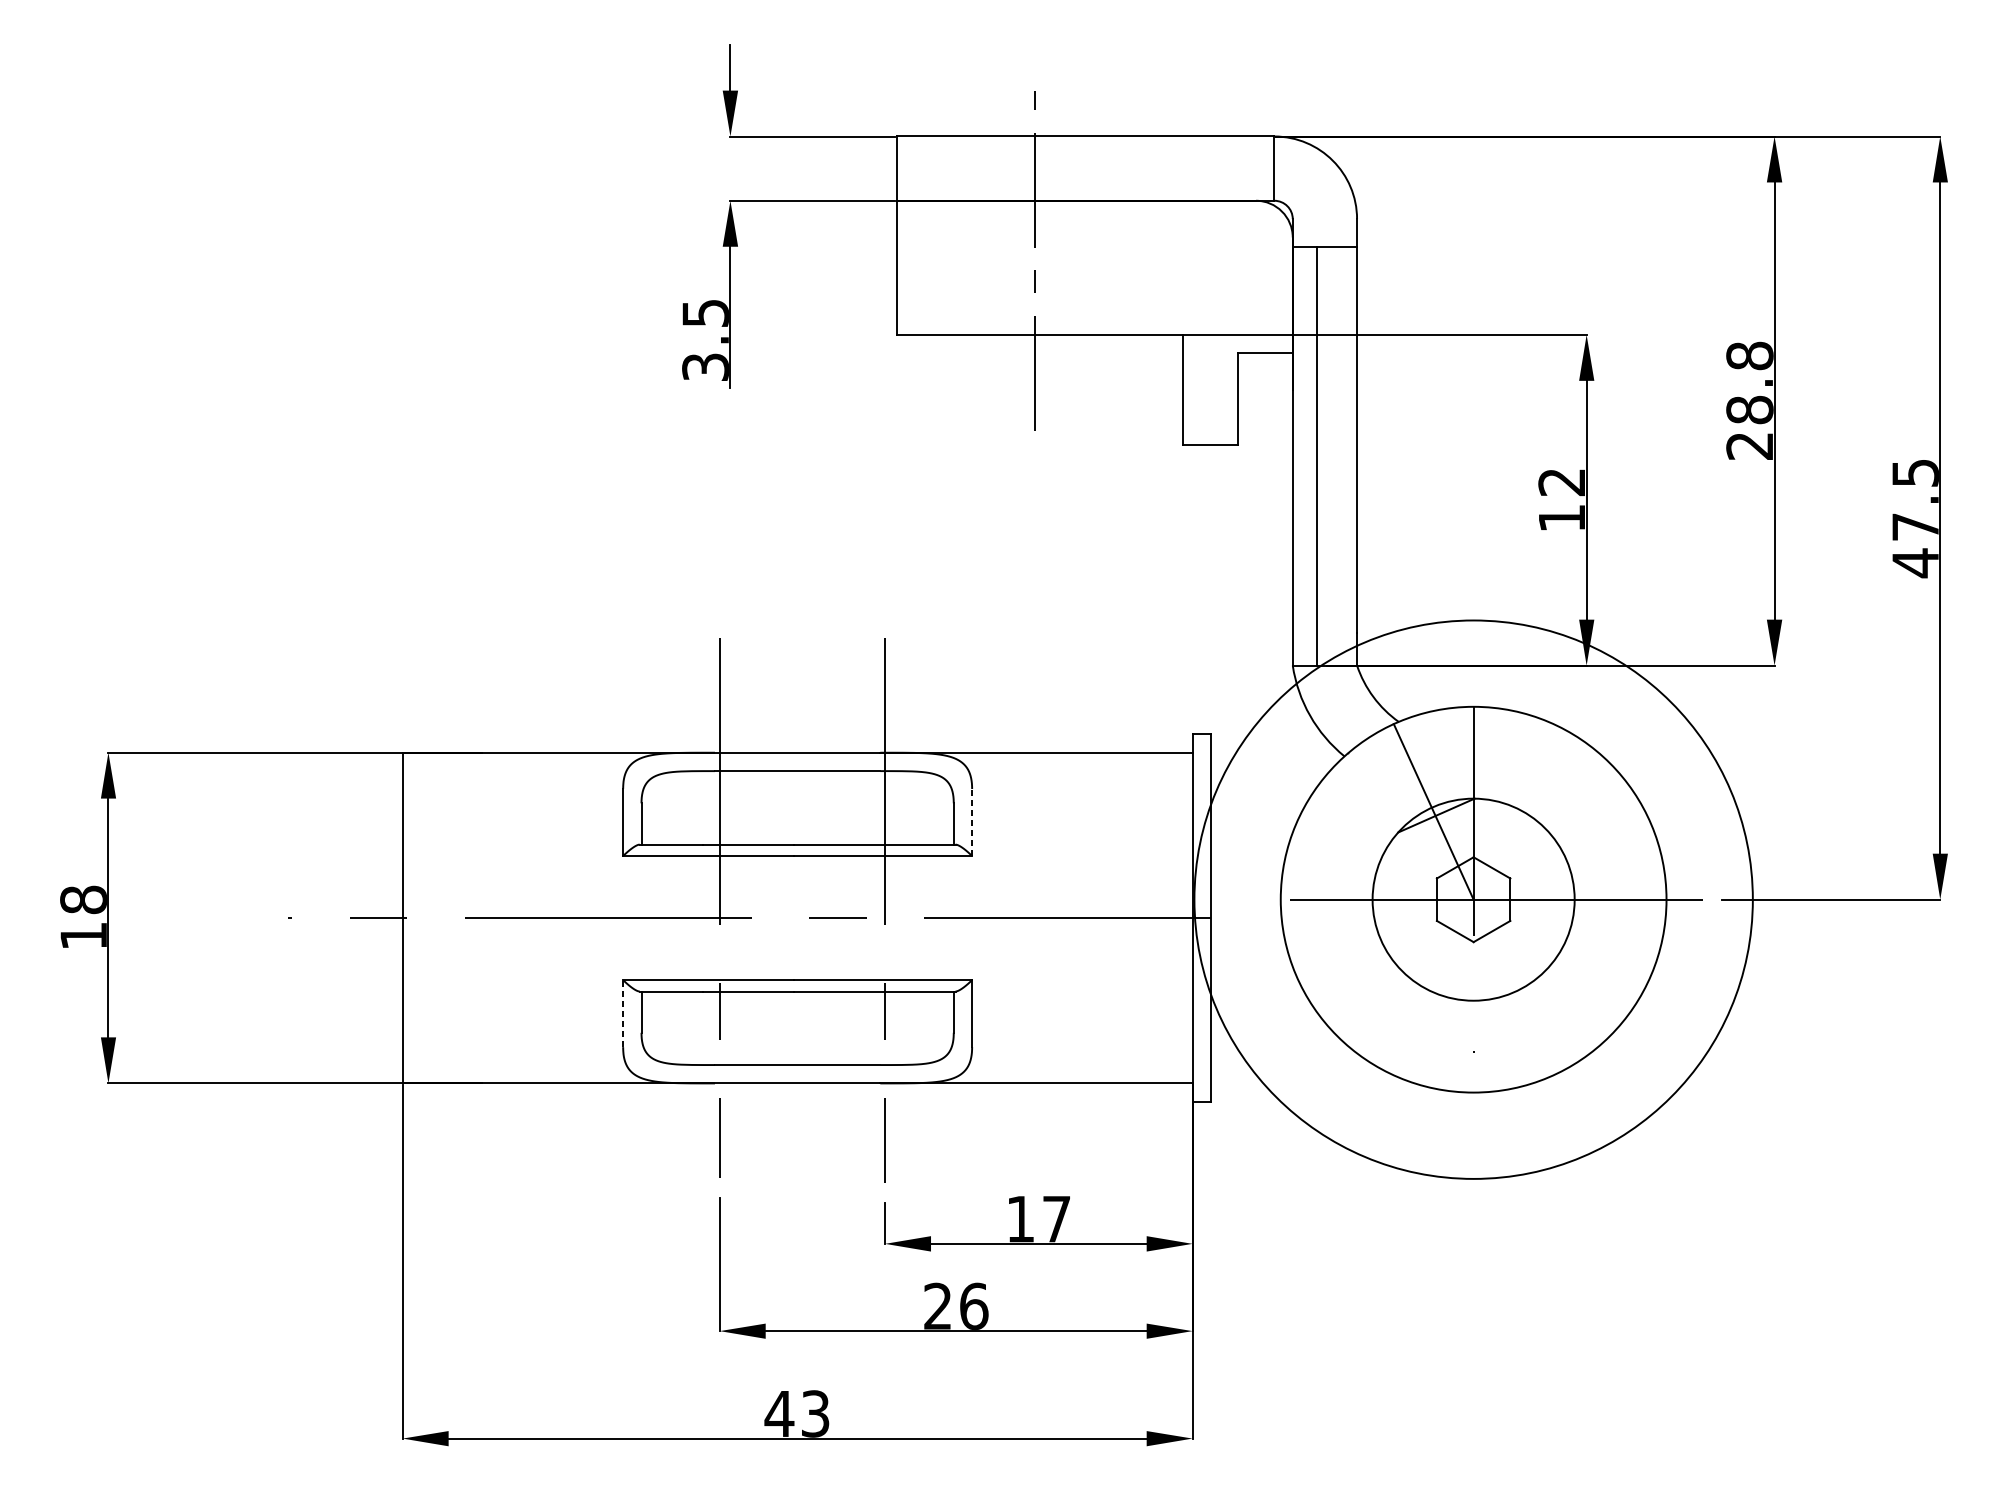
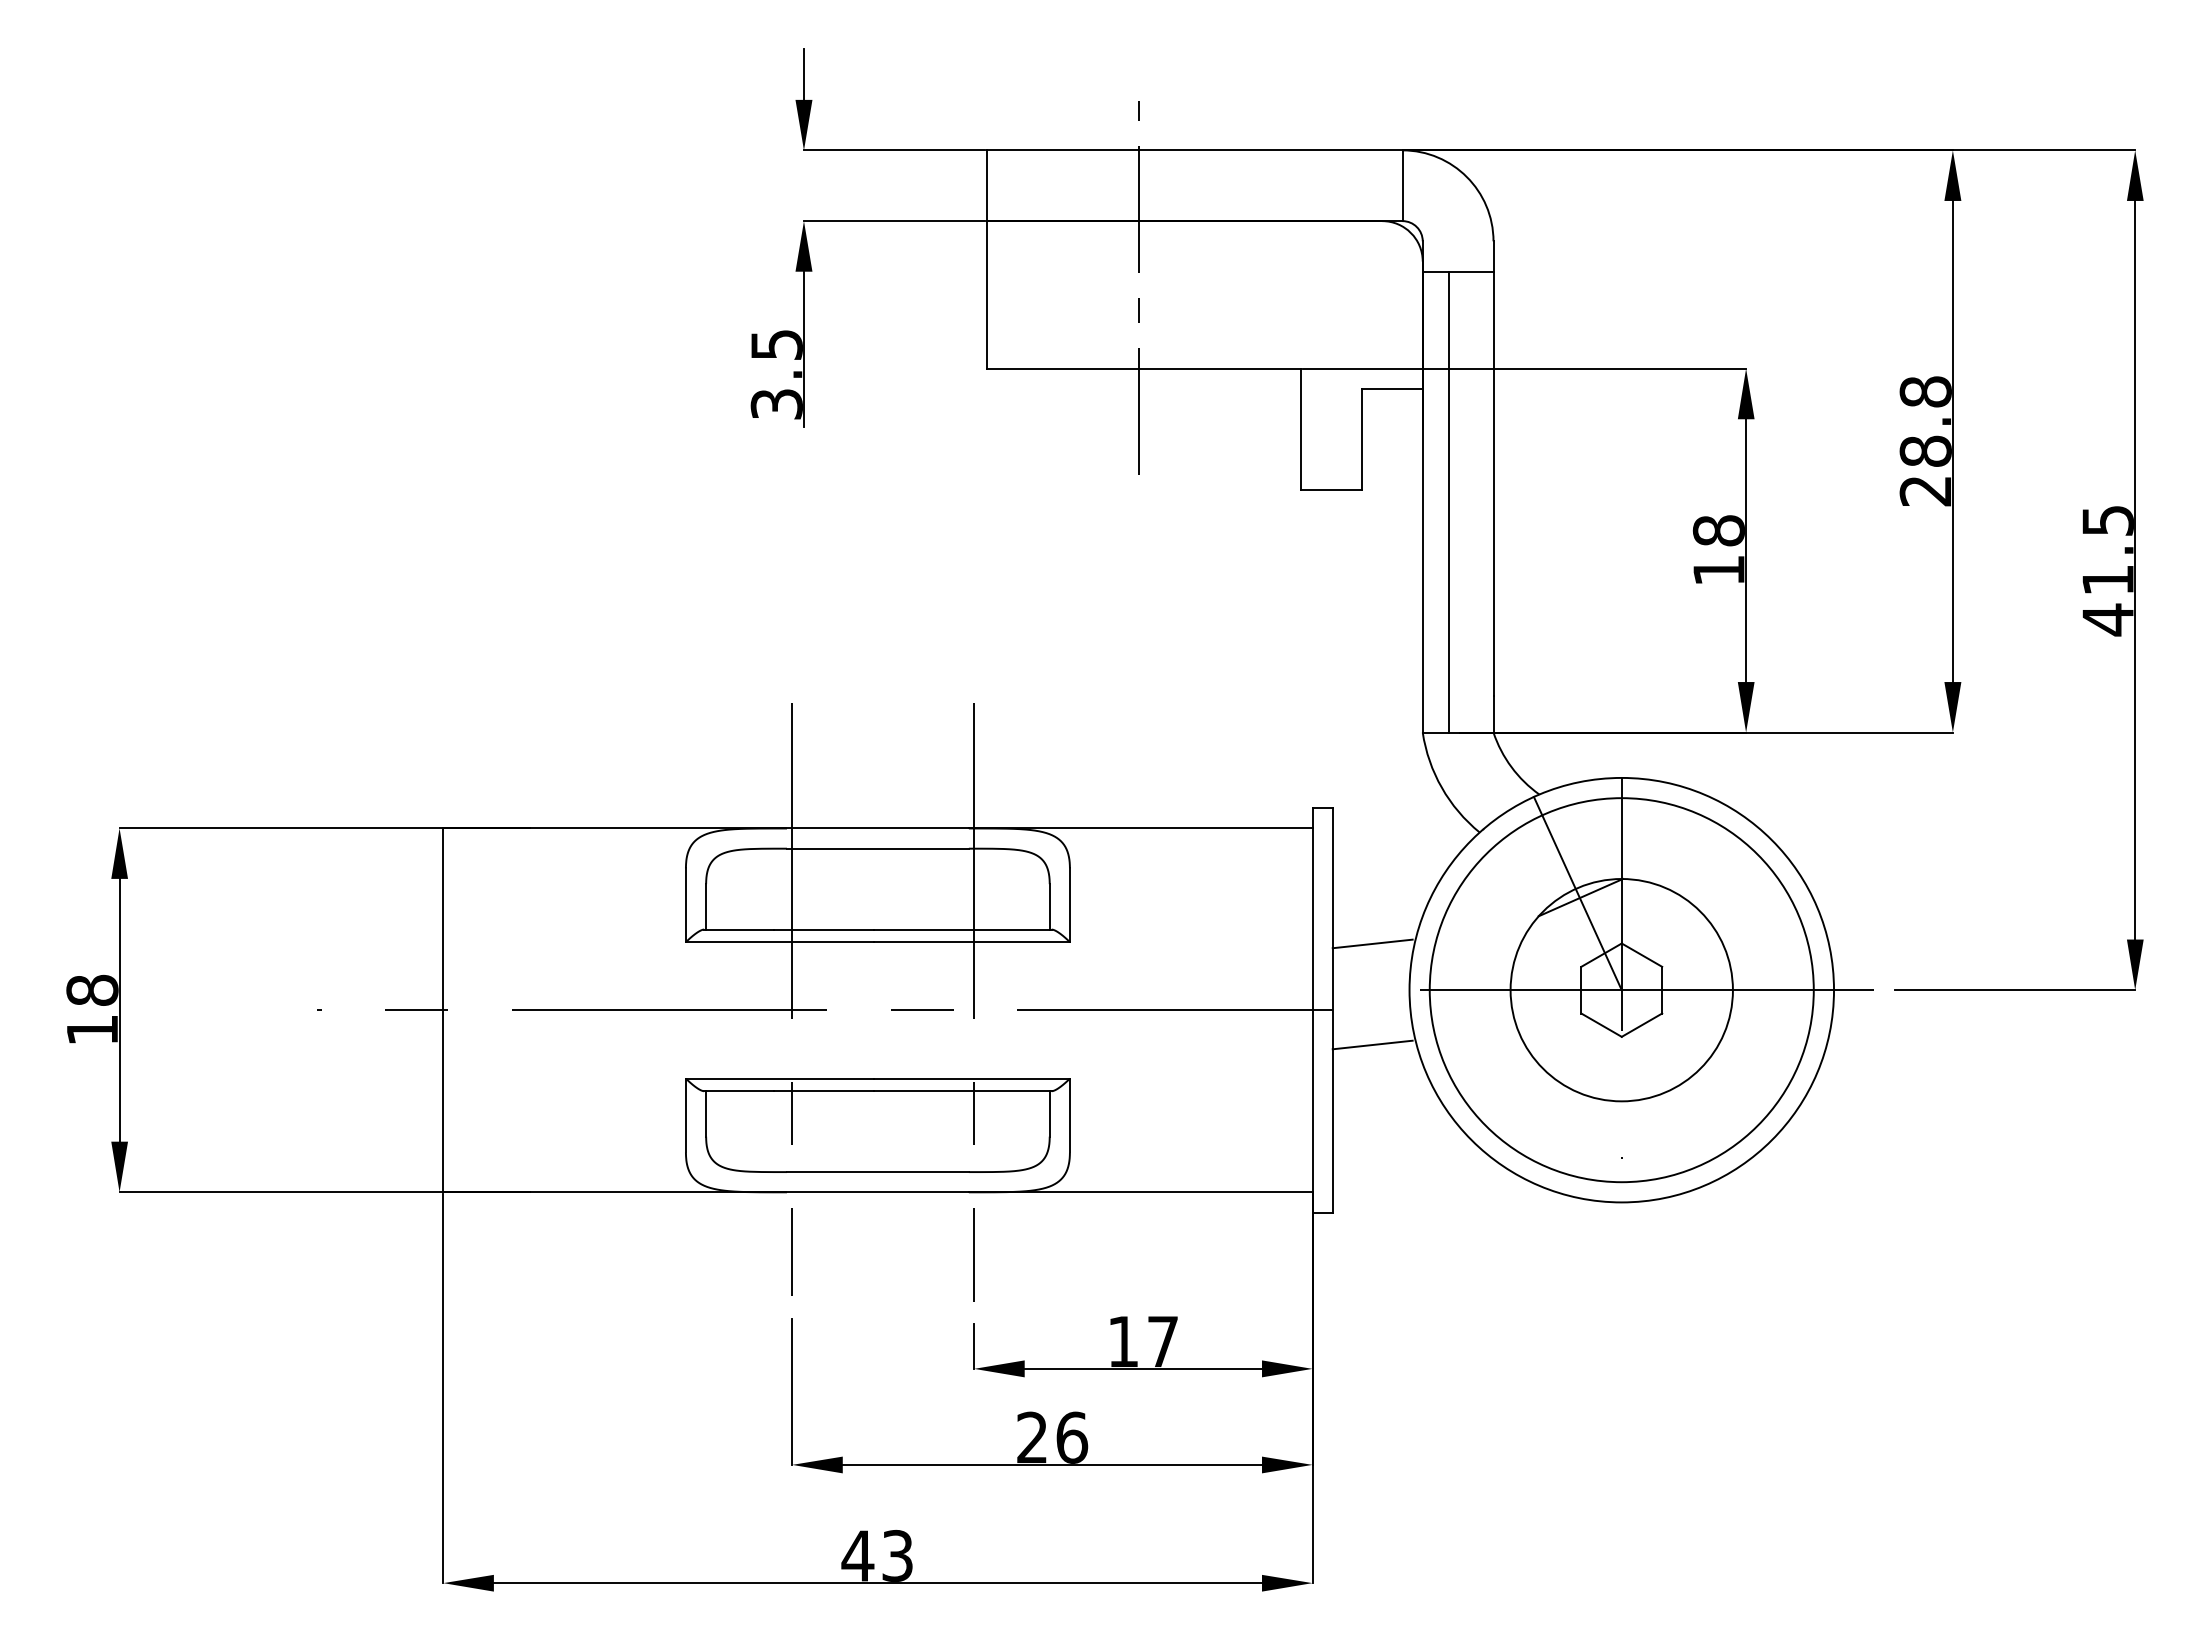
text: (1561, 481) -> (1718, 530), 12 -> 18
text: (1915, 526) -> (2107, 579), 47.5 -> 41.5
line: (971, 822) -> (1069, 905), dashed -> solid
line: (1247, 857) -> (1372, 943), added
circle: (1473, 899) -> (1621, 990), size x0.62
line: (1247, 949) -> (1372, 1044), added
line: (622, 1013) -> (685, 1115), dashed -> solid

